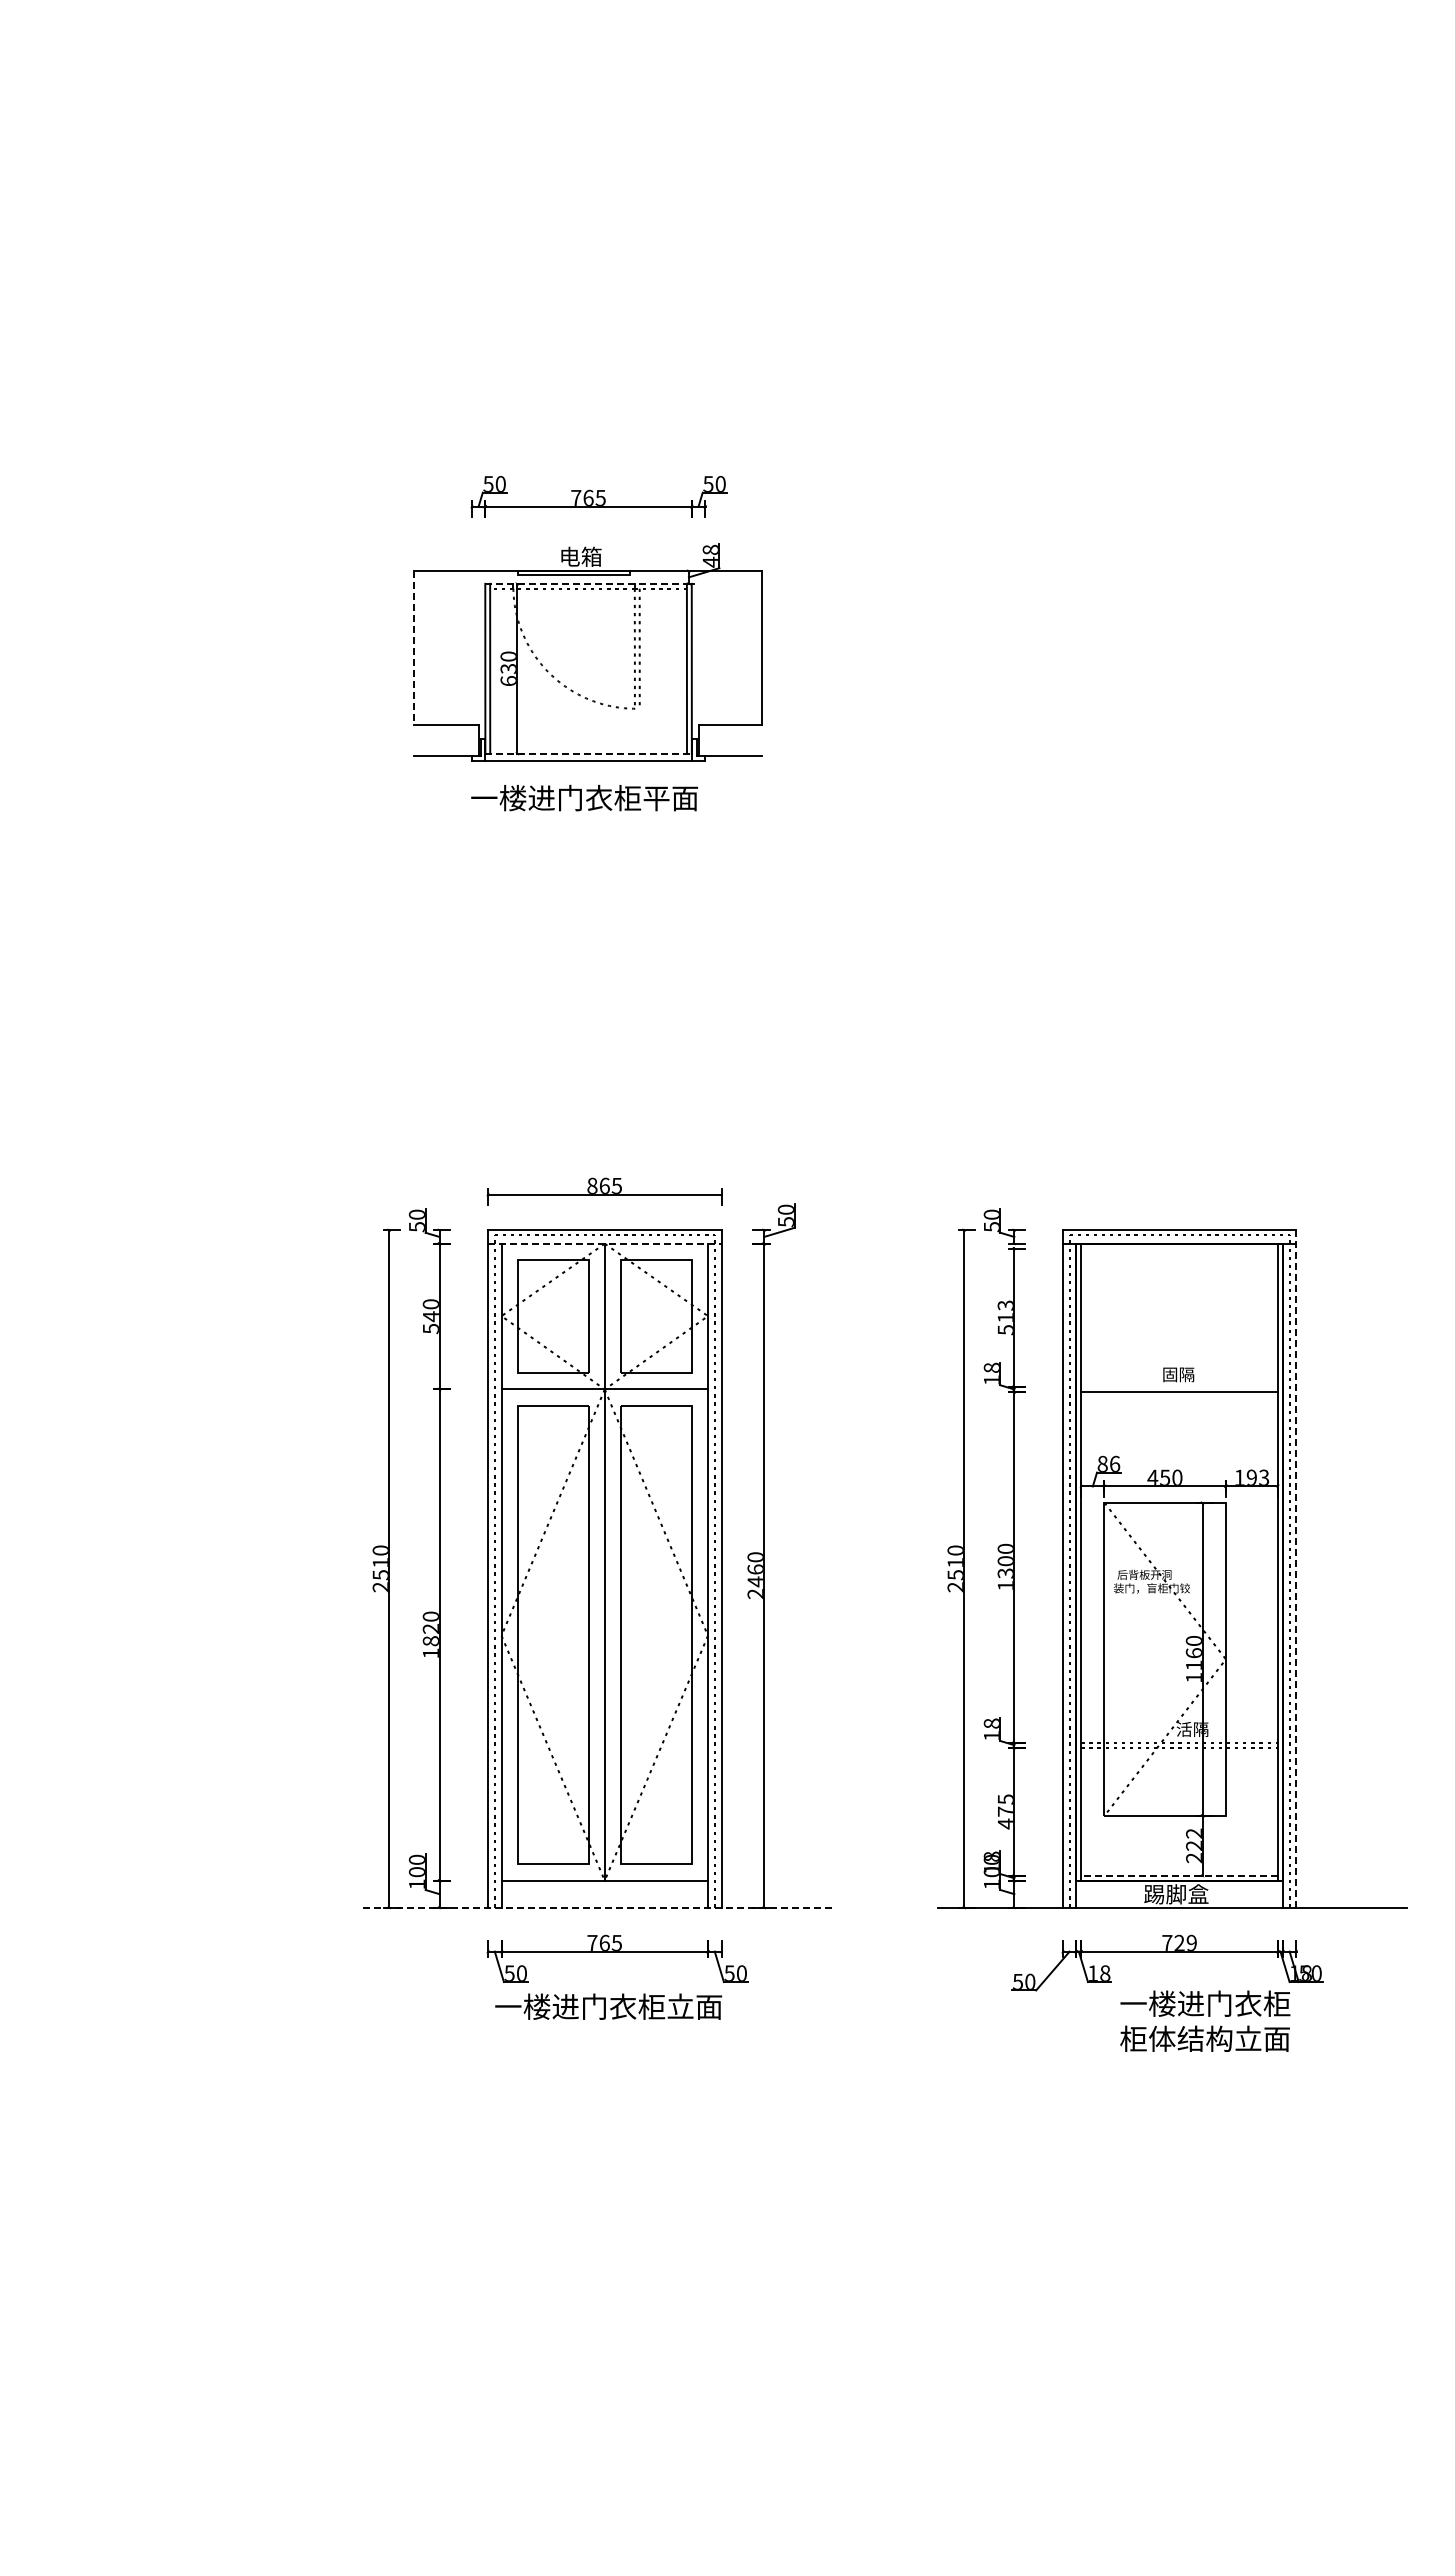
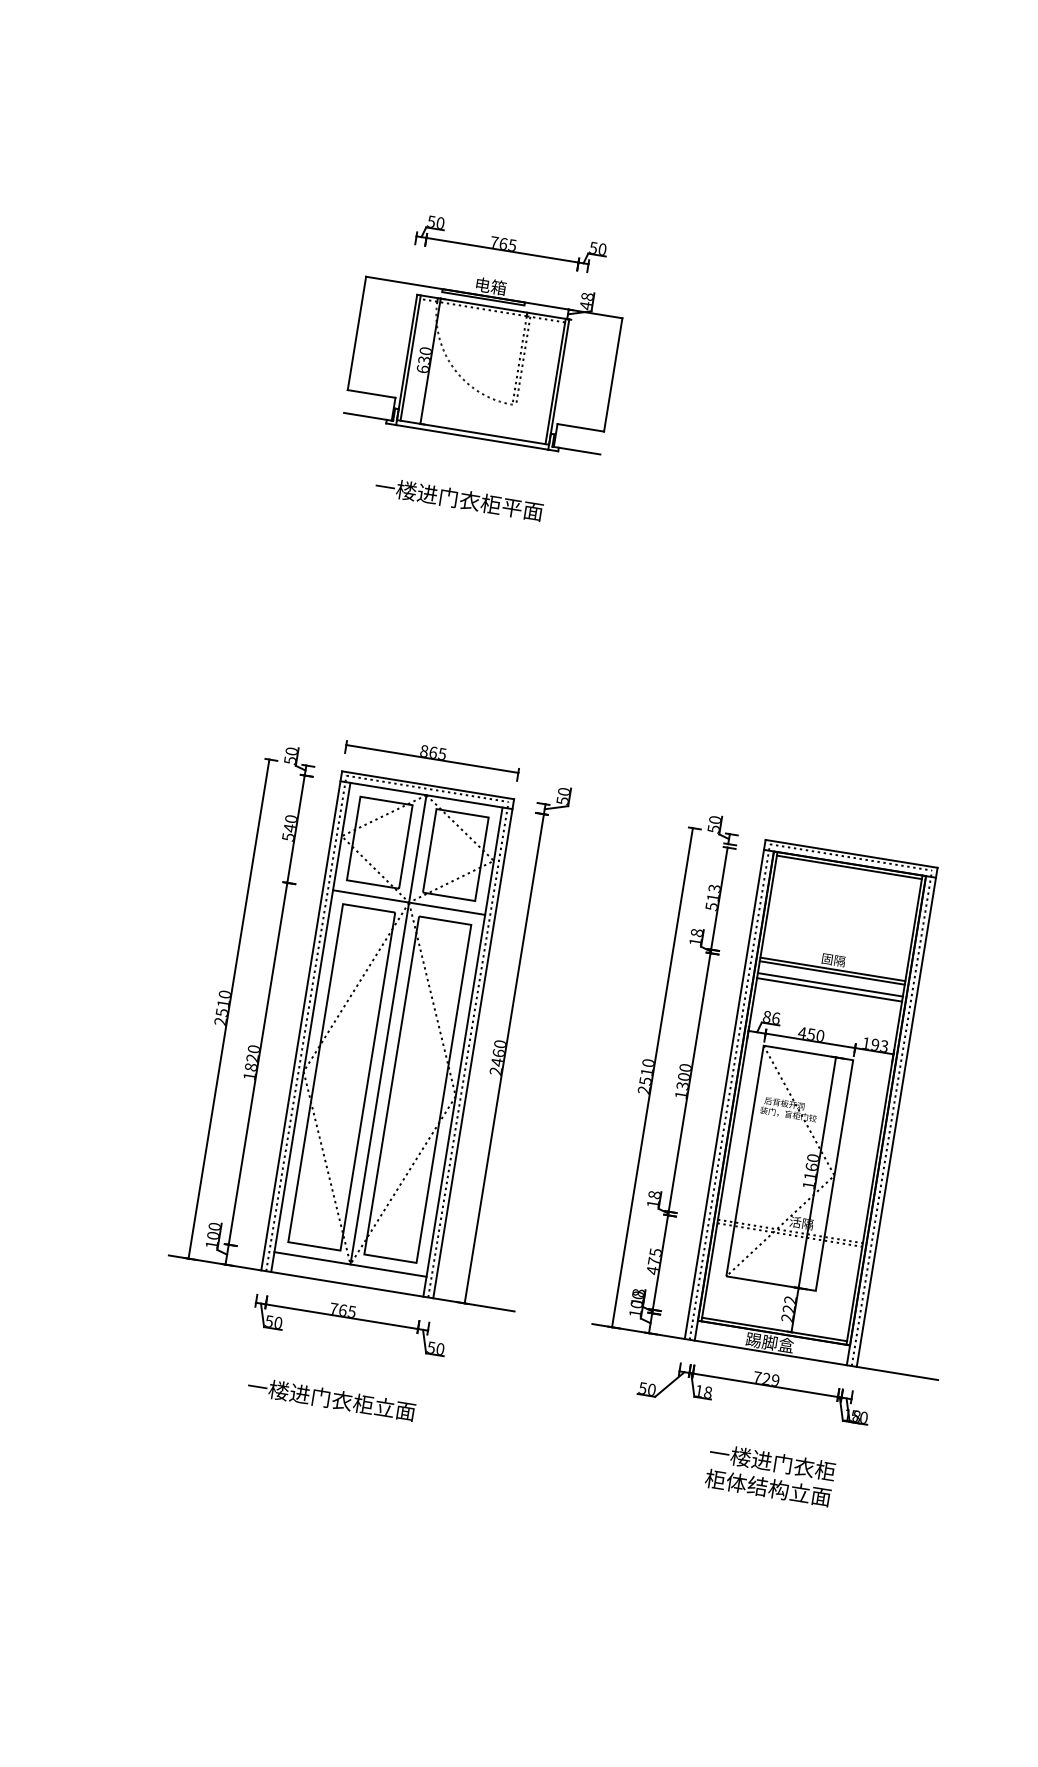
line: (589, 583) -> (494, 307), dashed -> solid
line: (413, 647) -> (356, 333), dashed -> solid
line: (589, 753) -> (473, 432), dashed -> solid
text: (584, 797) -> (459, 498), moved
line: (604, 1243) -> (426, 795), dashed -> solid
line: (1179, 1248) -> (849, 867), added
line: (1179, 1387) -> (832, 969), added
line: (1179, 1407) -> (830, 984), added
line: (1179, 1414) -> (829, 989), added
line: (1296, 1568) -> (897, 1117), dashed -> solid
line: (1179, 1875) -> (774, 1329), dashed -> solid
line: (597, 1907) -> (341, 1283), dashed -> solid
text: (608, 2006) -> (331, 1398), moved
text: (1205, 2020) -> (770, 1474), moved

